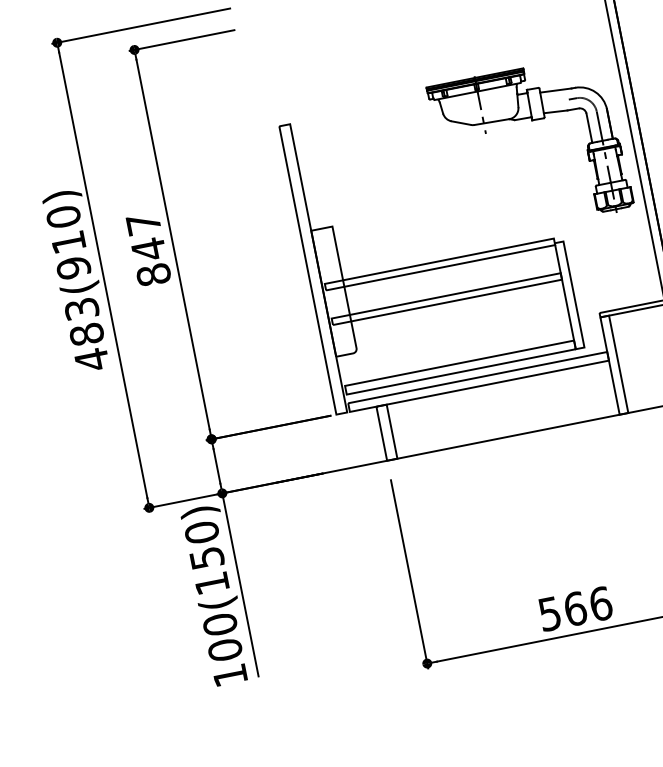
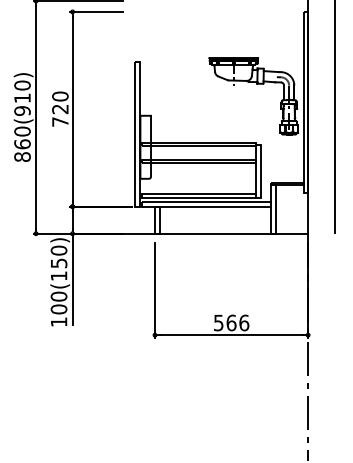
text: (148, 247) -> (60, 108), 847 -> 720
text: (86, 334) -> (22, 144), 483(910) -> 860(910)

